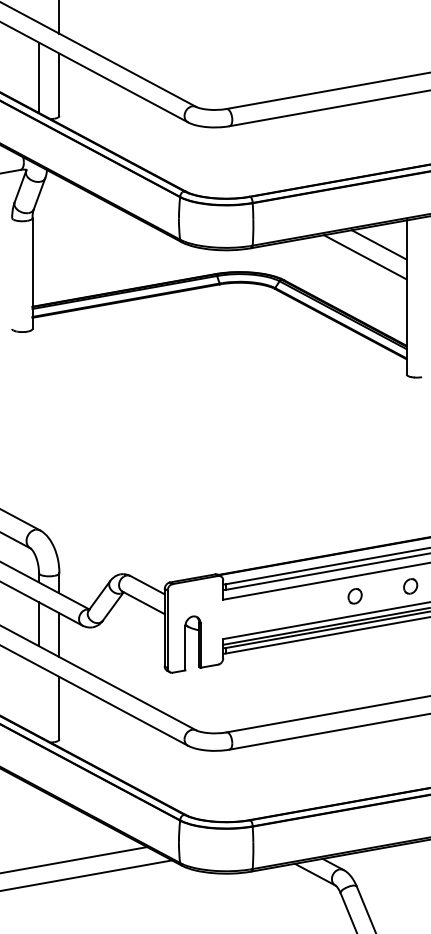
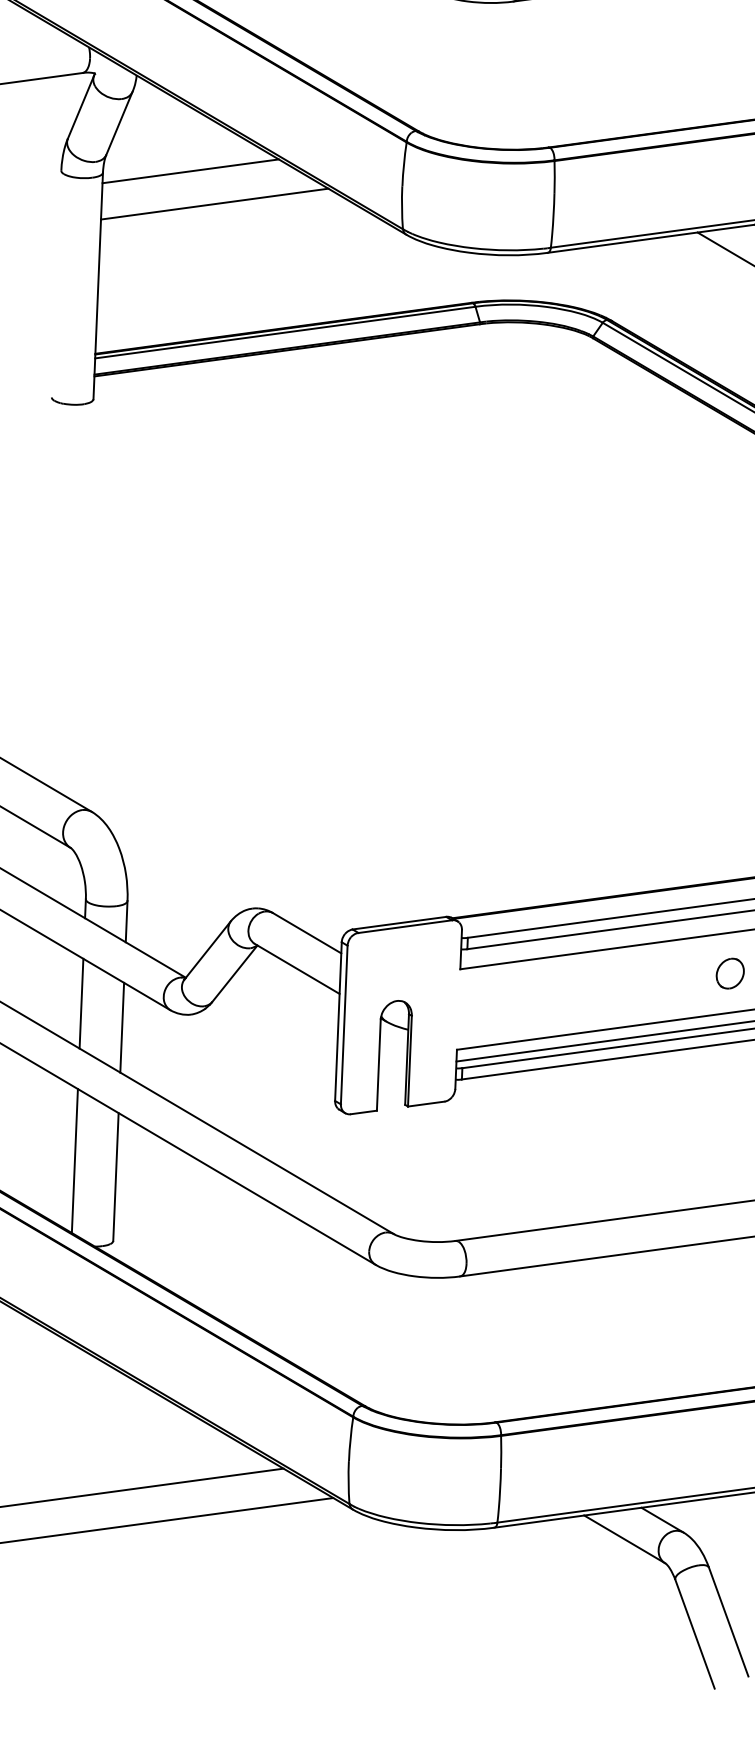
line: (75, 215) -> (191, 170), added
line: (87, 231) -> (214, 204), added
line: (39, 701) -> (75, 1161), added

